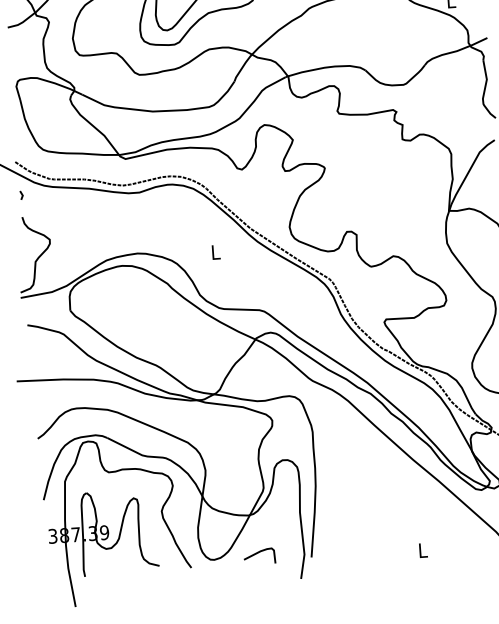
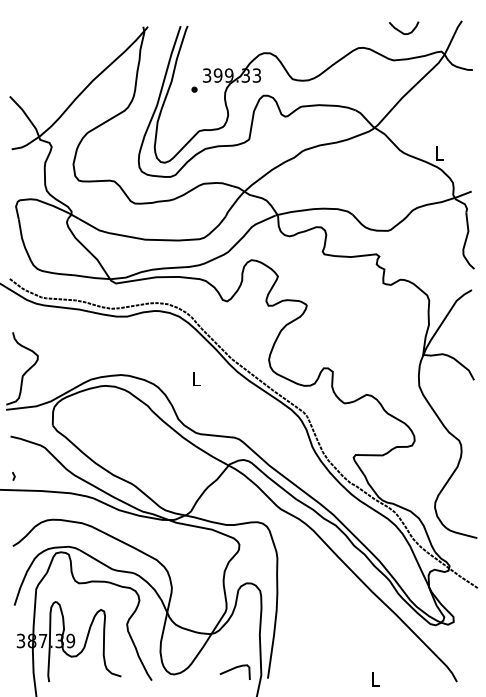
line: (21, 195) -> (13, 476), moved
curve: (258, 553) -> (234, 669), moved

